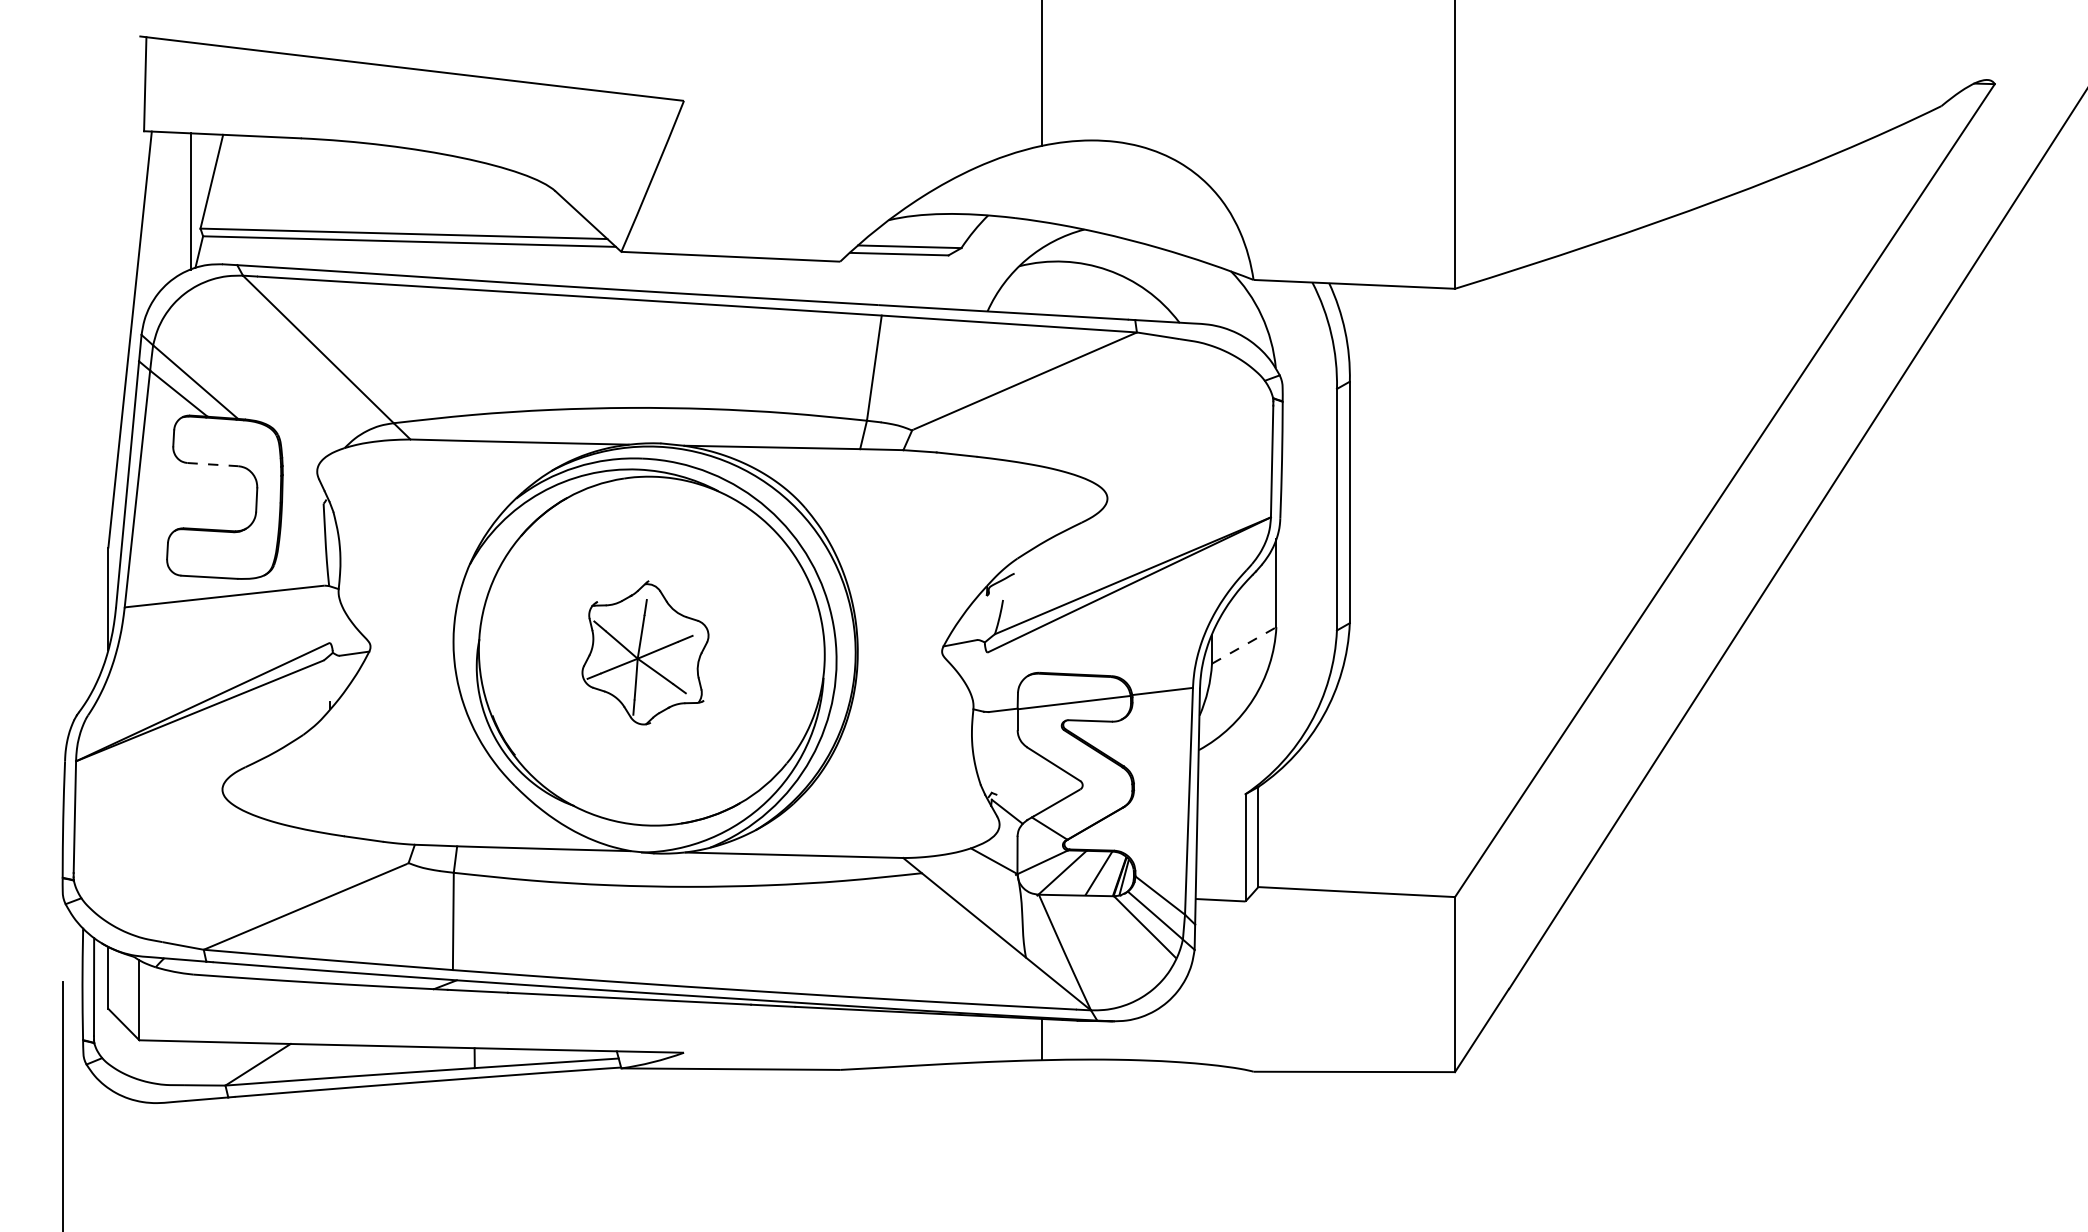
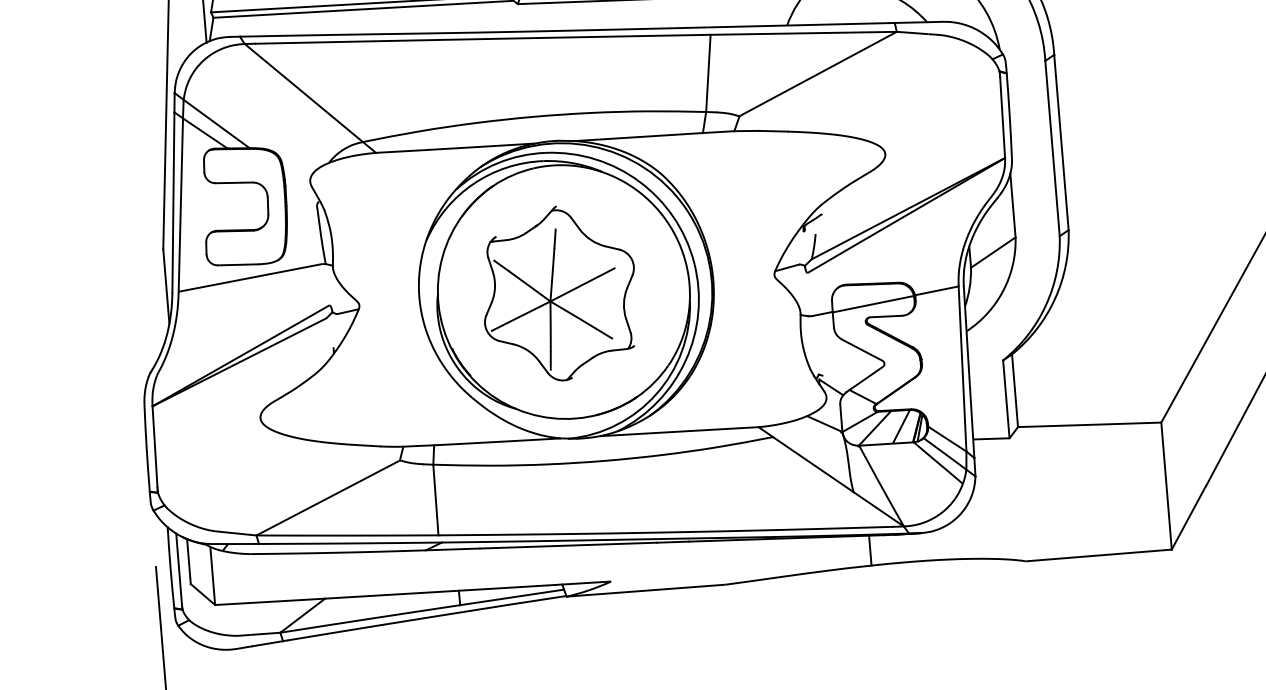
line: (213, 464) -> (234, 182), dashed -> solid
line: (1244, 645) -> (993, 252), dashed -> solid
part: (645, 652) -> (559, 293), size x1.67

